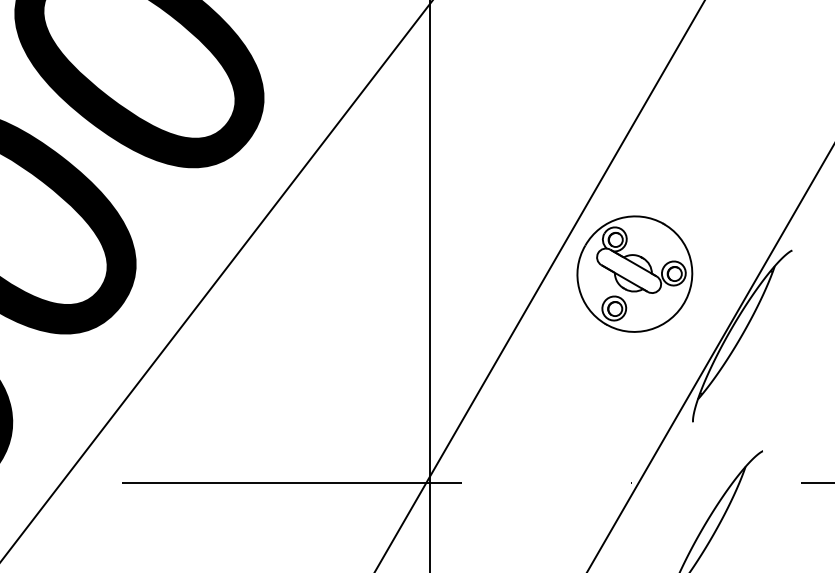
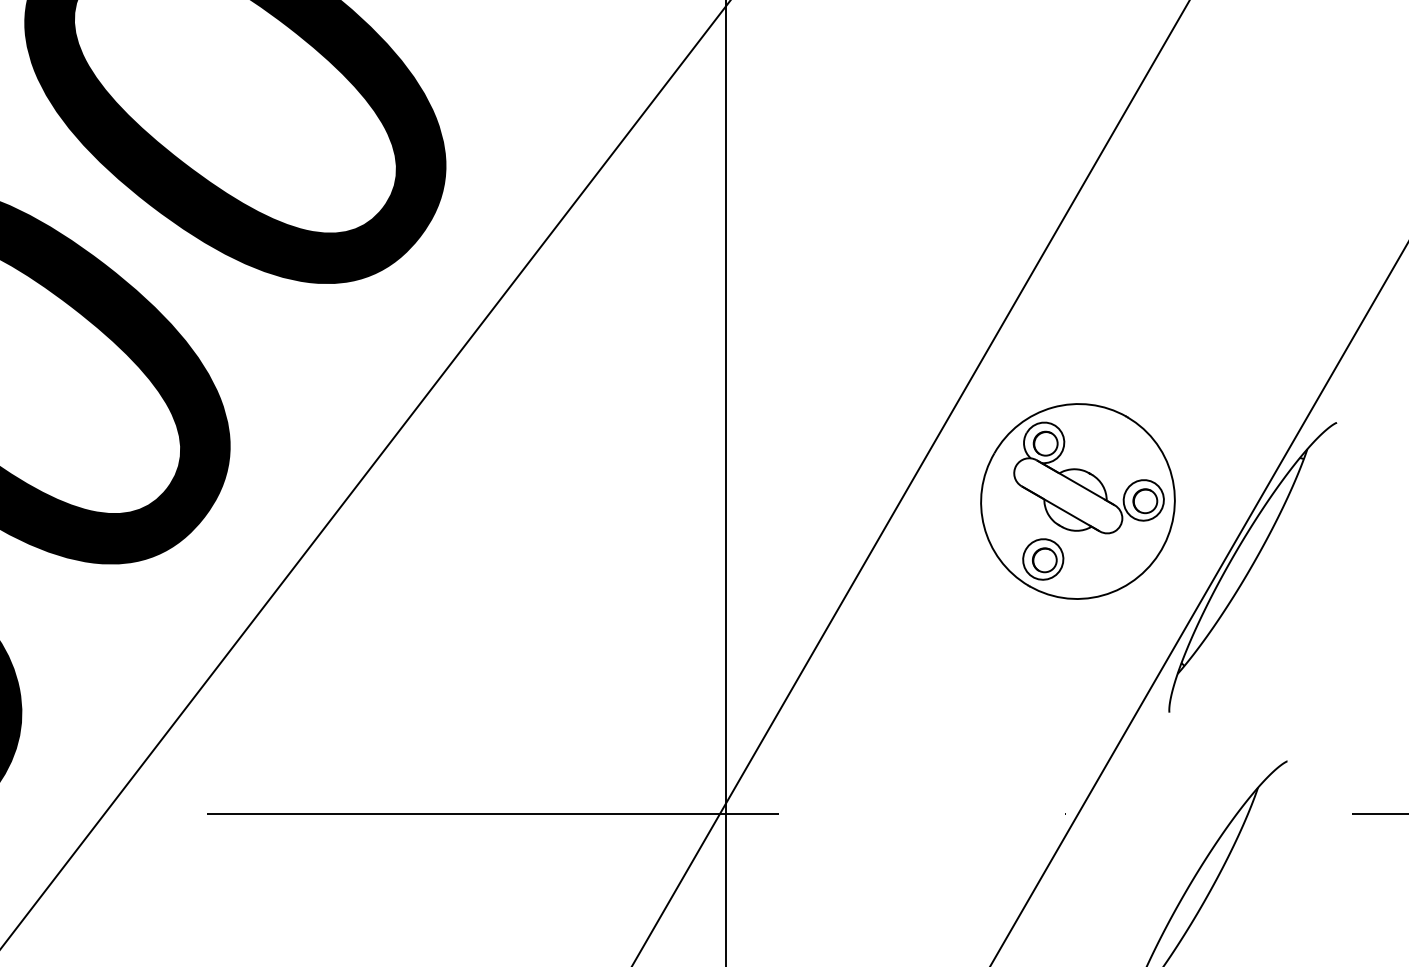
part: (634, 273) -> (1077, 500), moved

